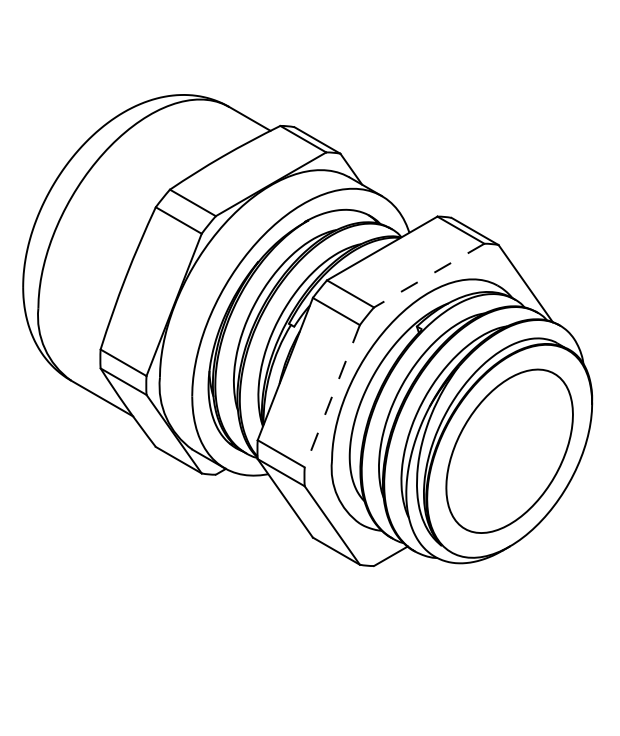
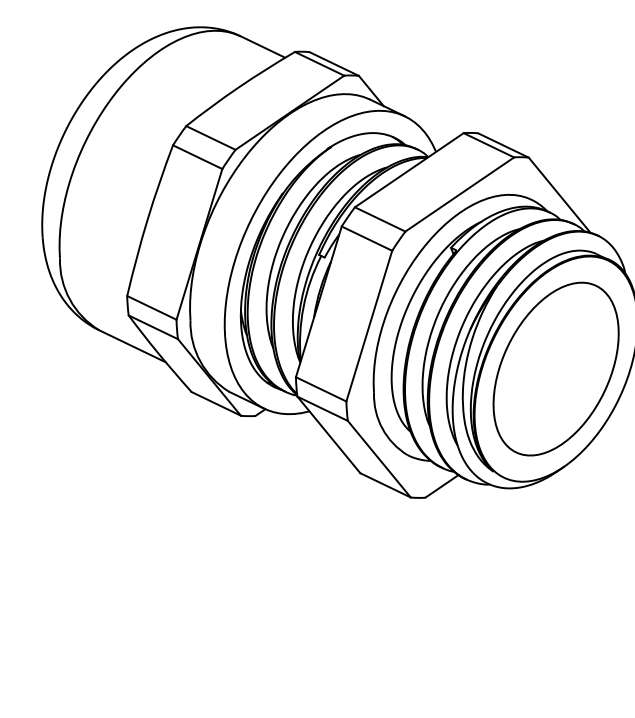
line: (429, 275) -> (460, 194), dashed -> solid
line: (332, 396) -> (369, 326), dashed -> solid

